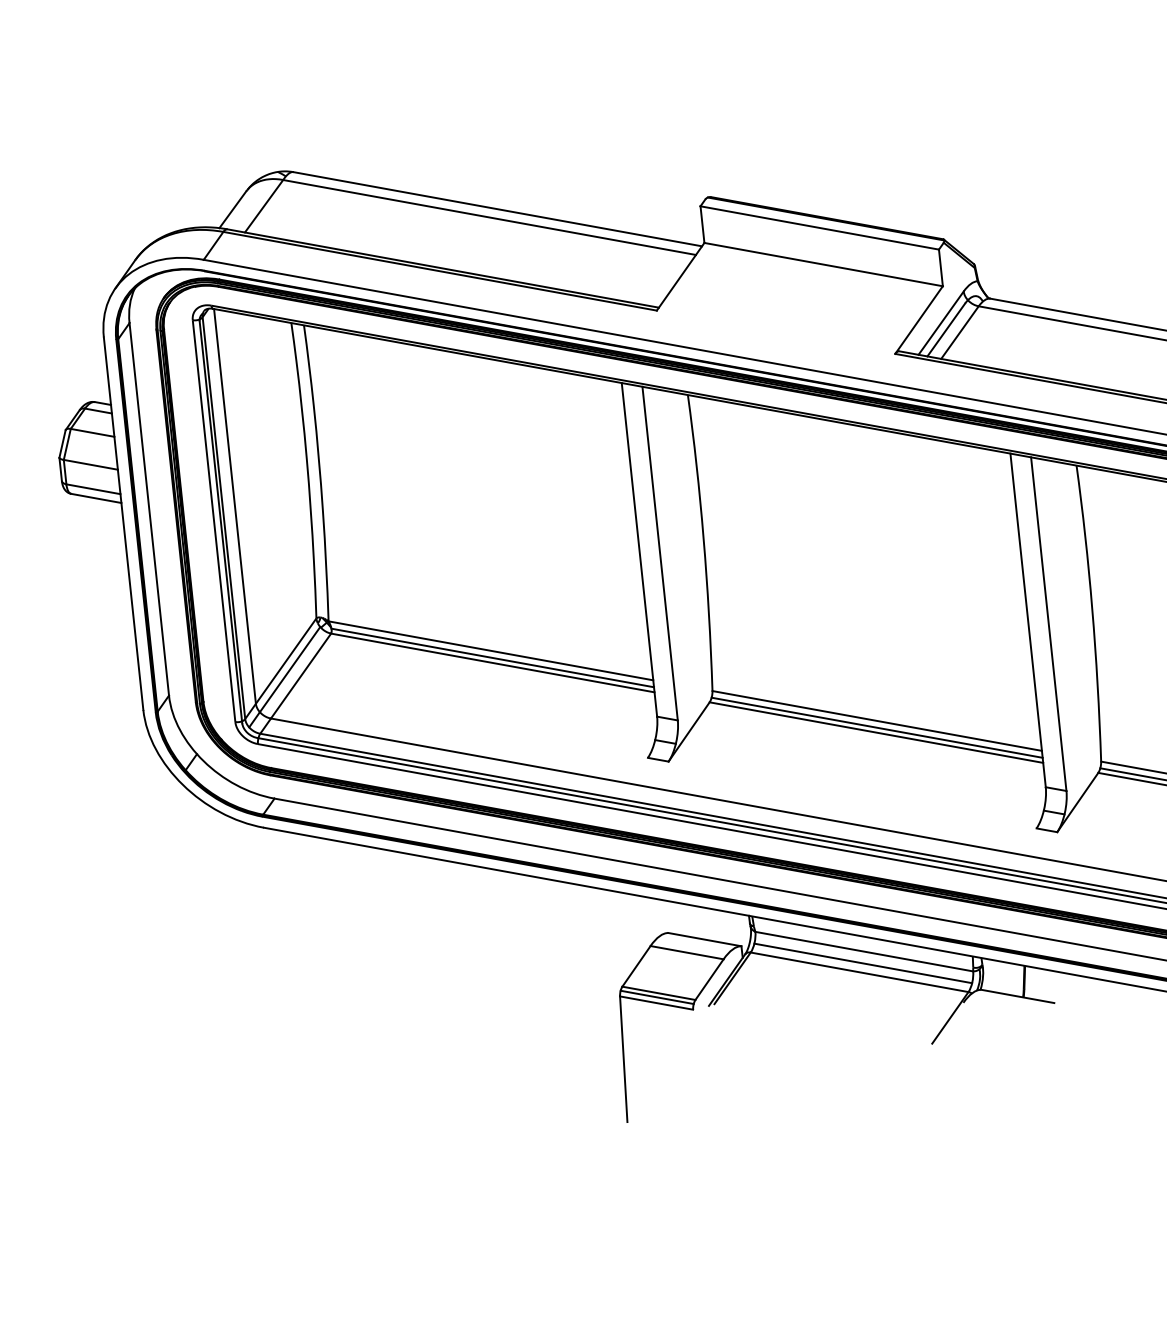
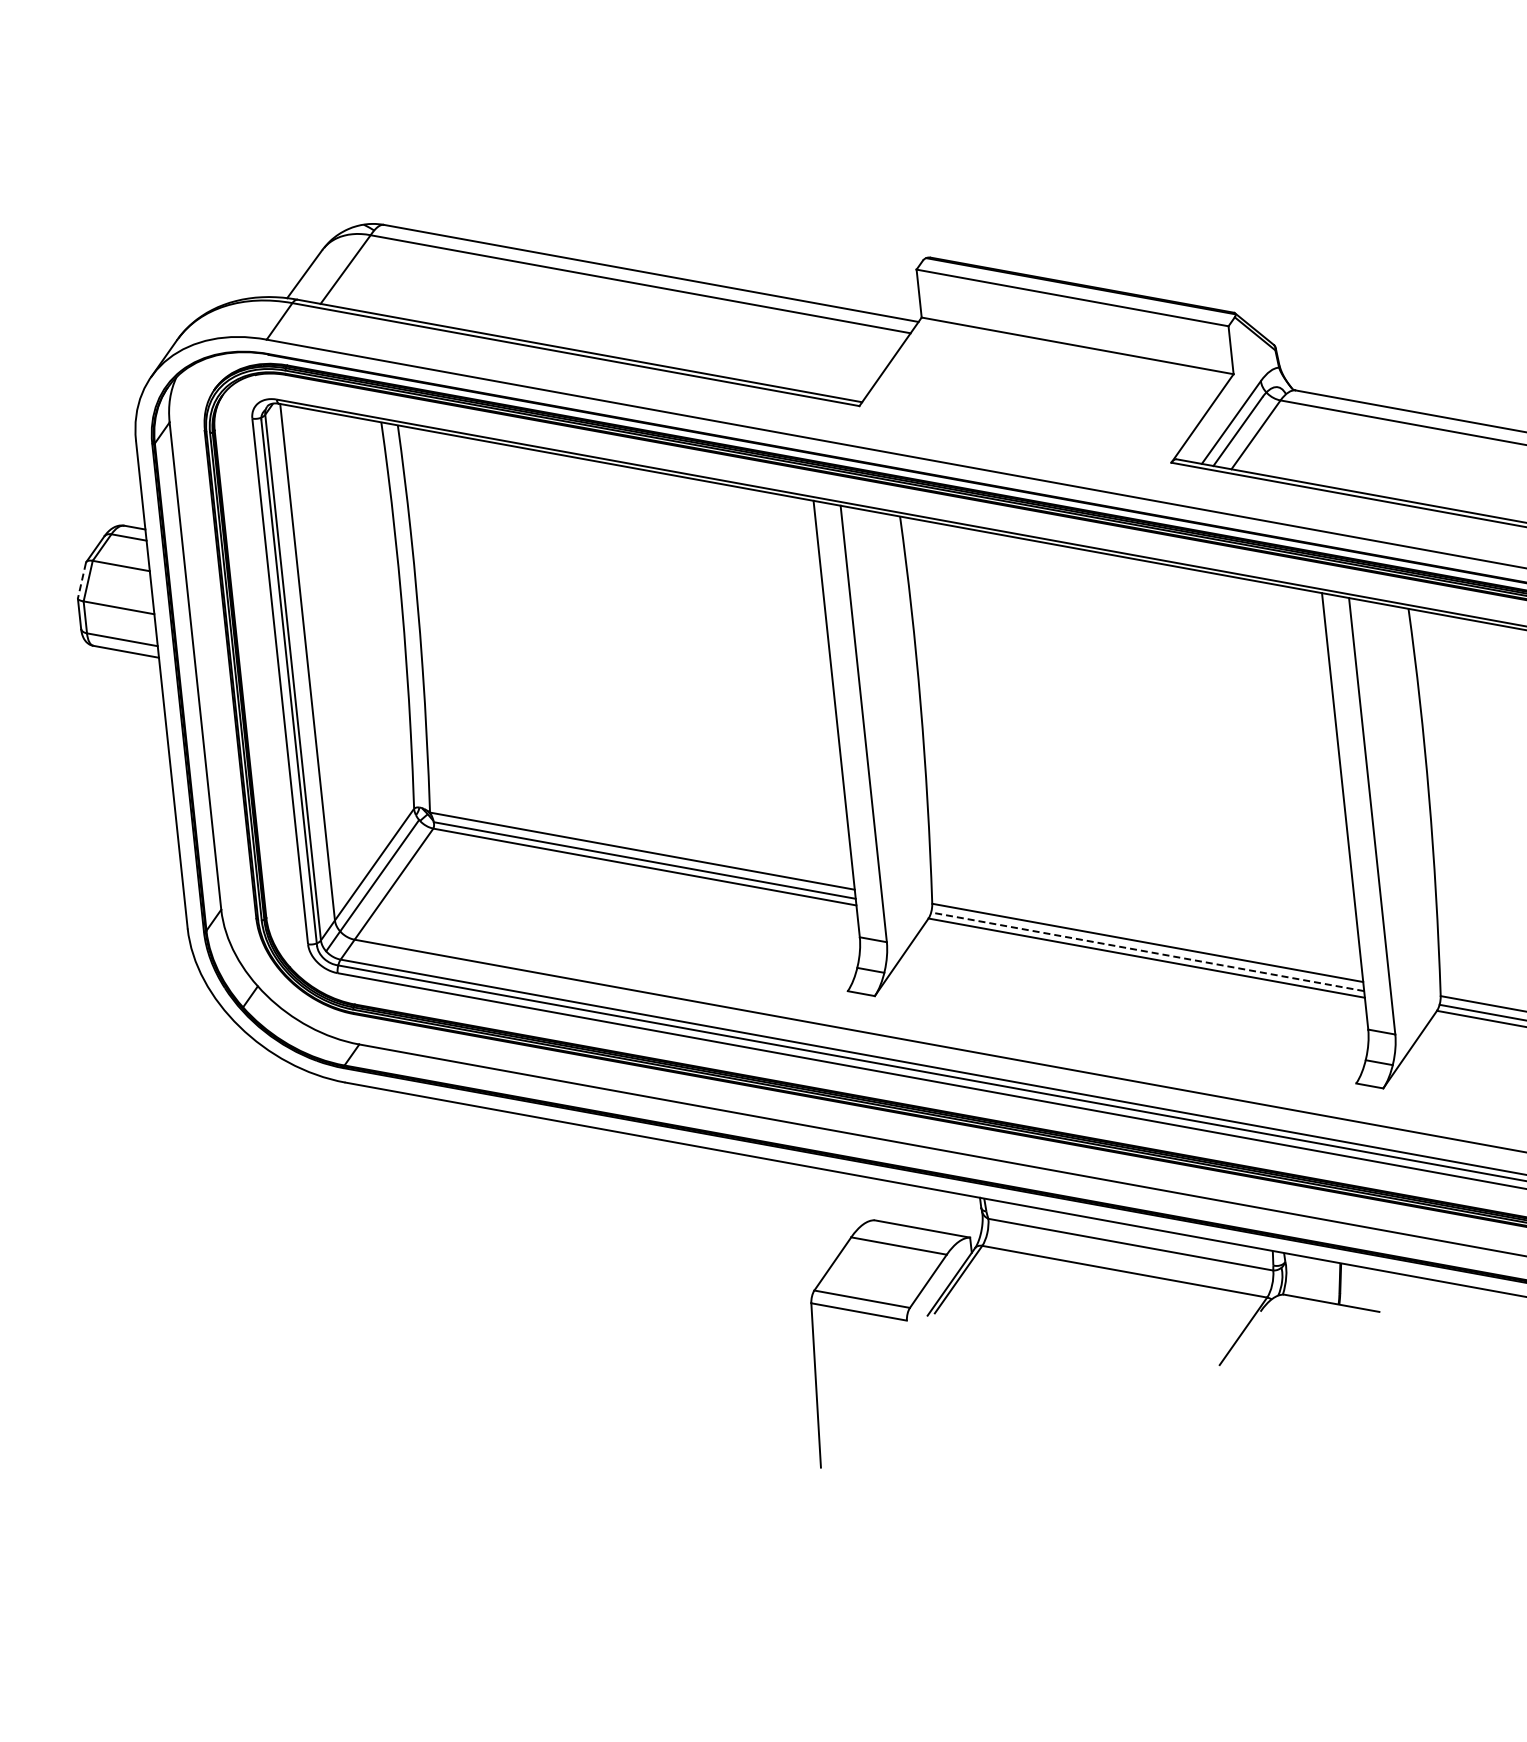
line: (62, 444) -> (81, 581), solid -> dashed
line: (877, 727) -> (1147, 951), solid -> dashed
line: (863, 962) -> (1129, 1259), removed
line: (656, 997) -> (859, 1304), removed

